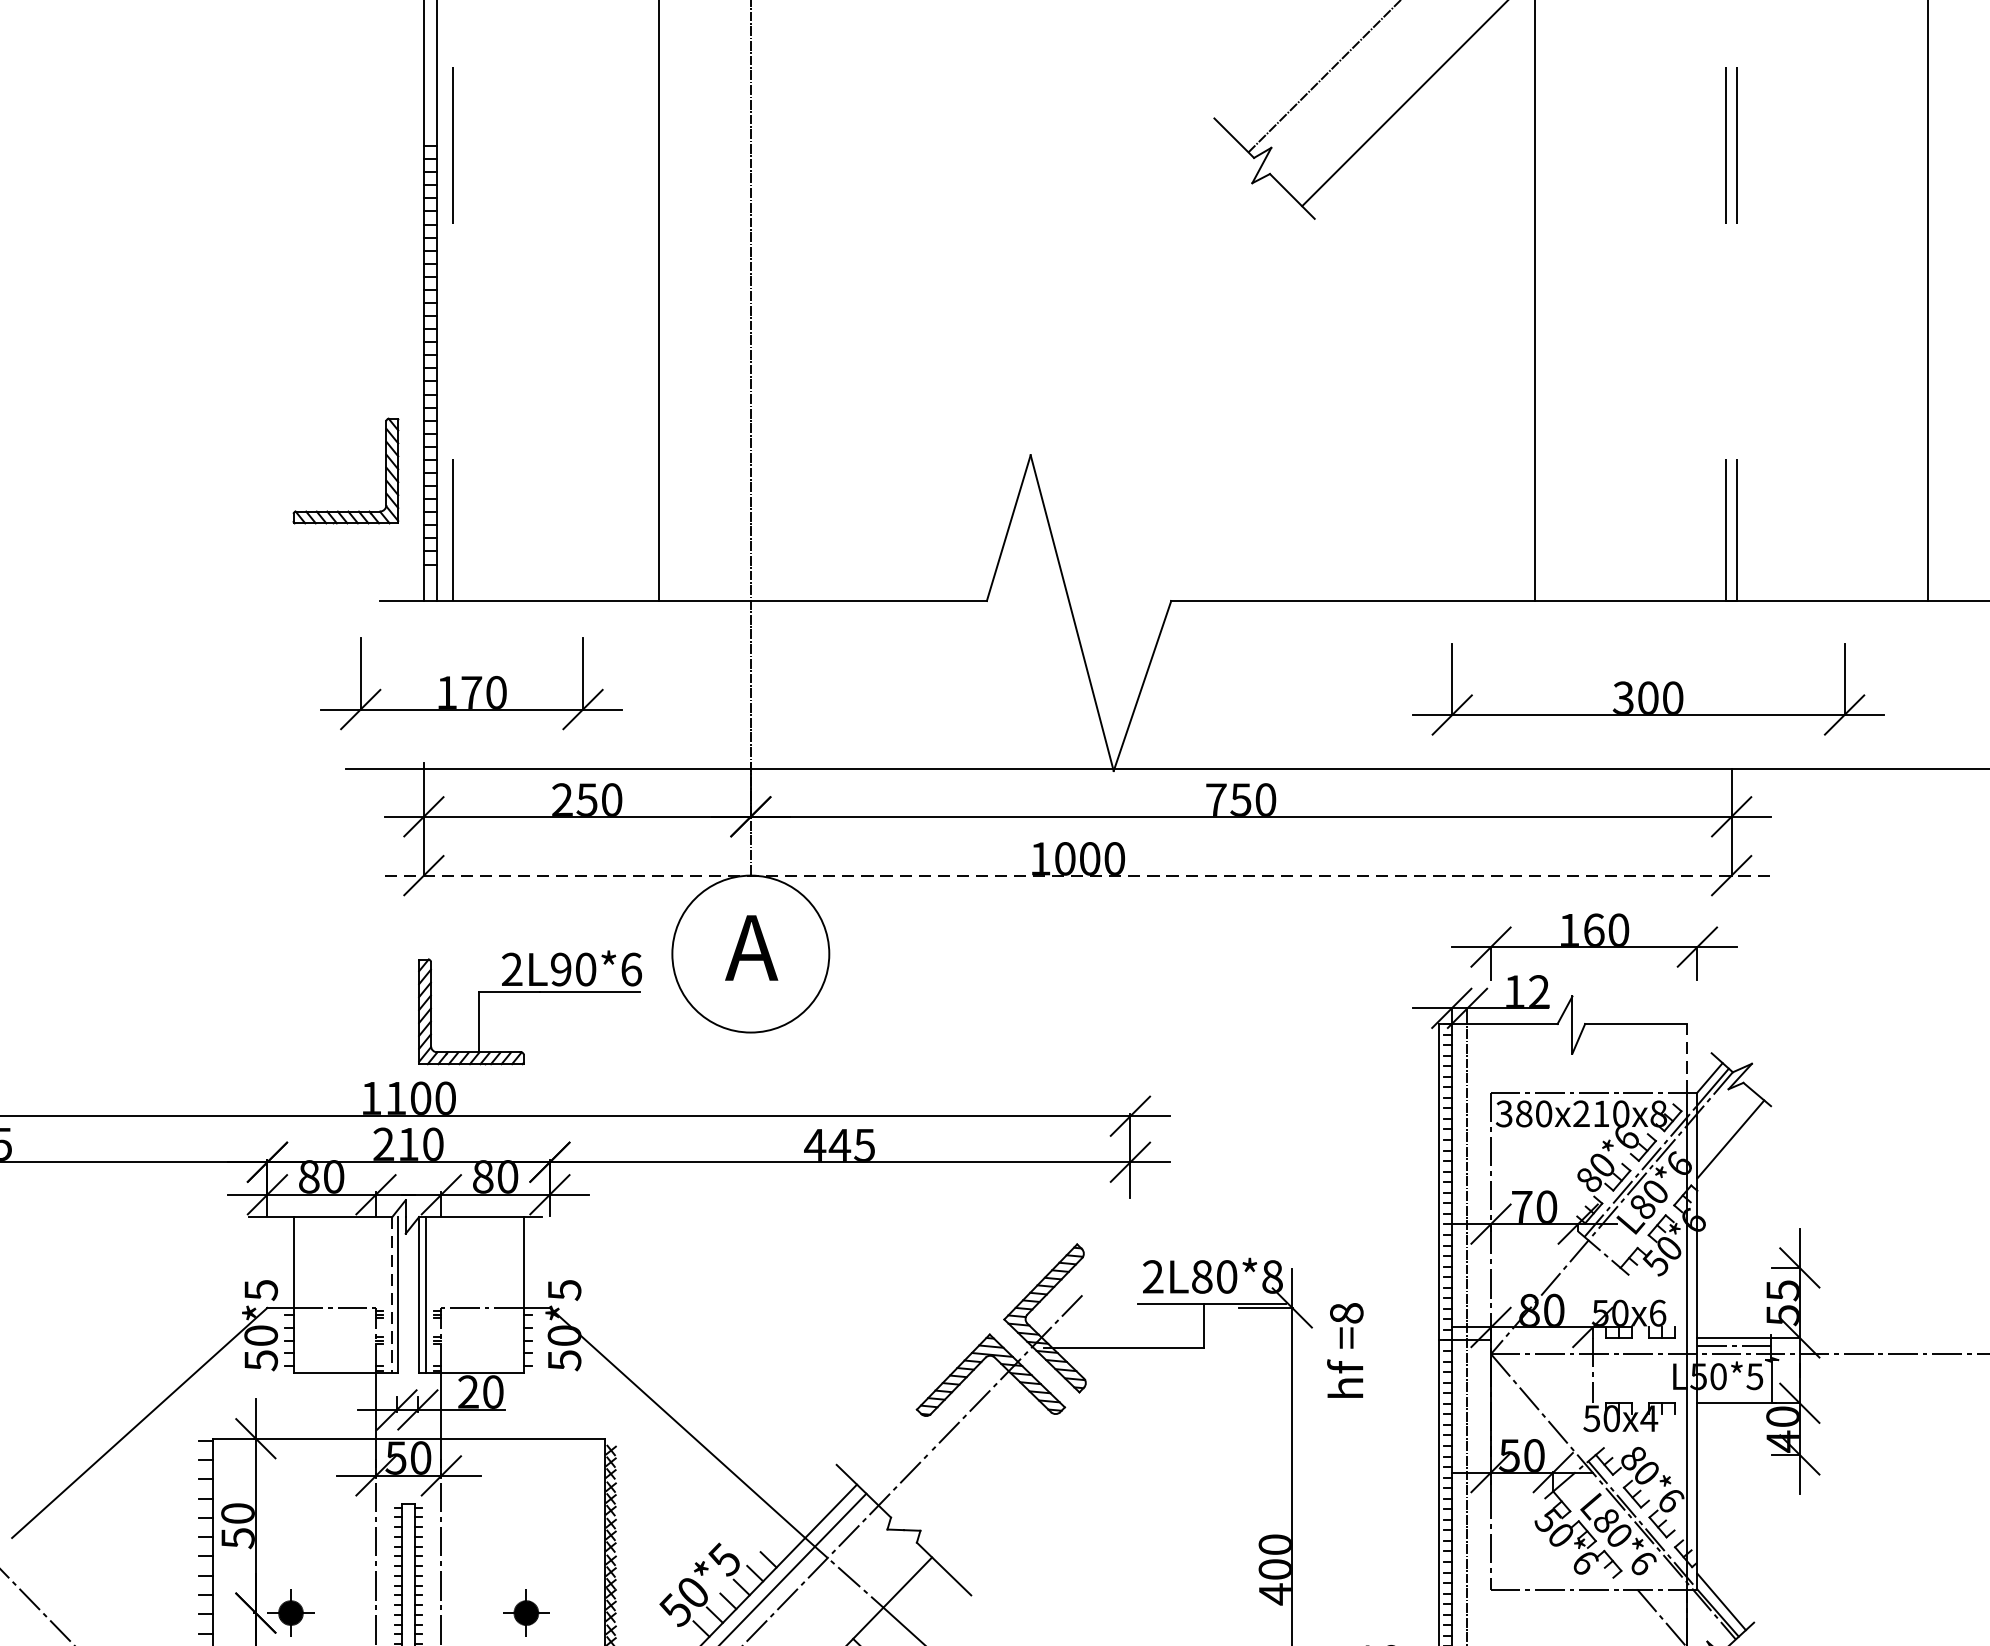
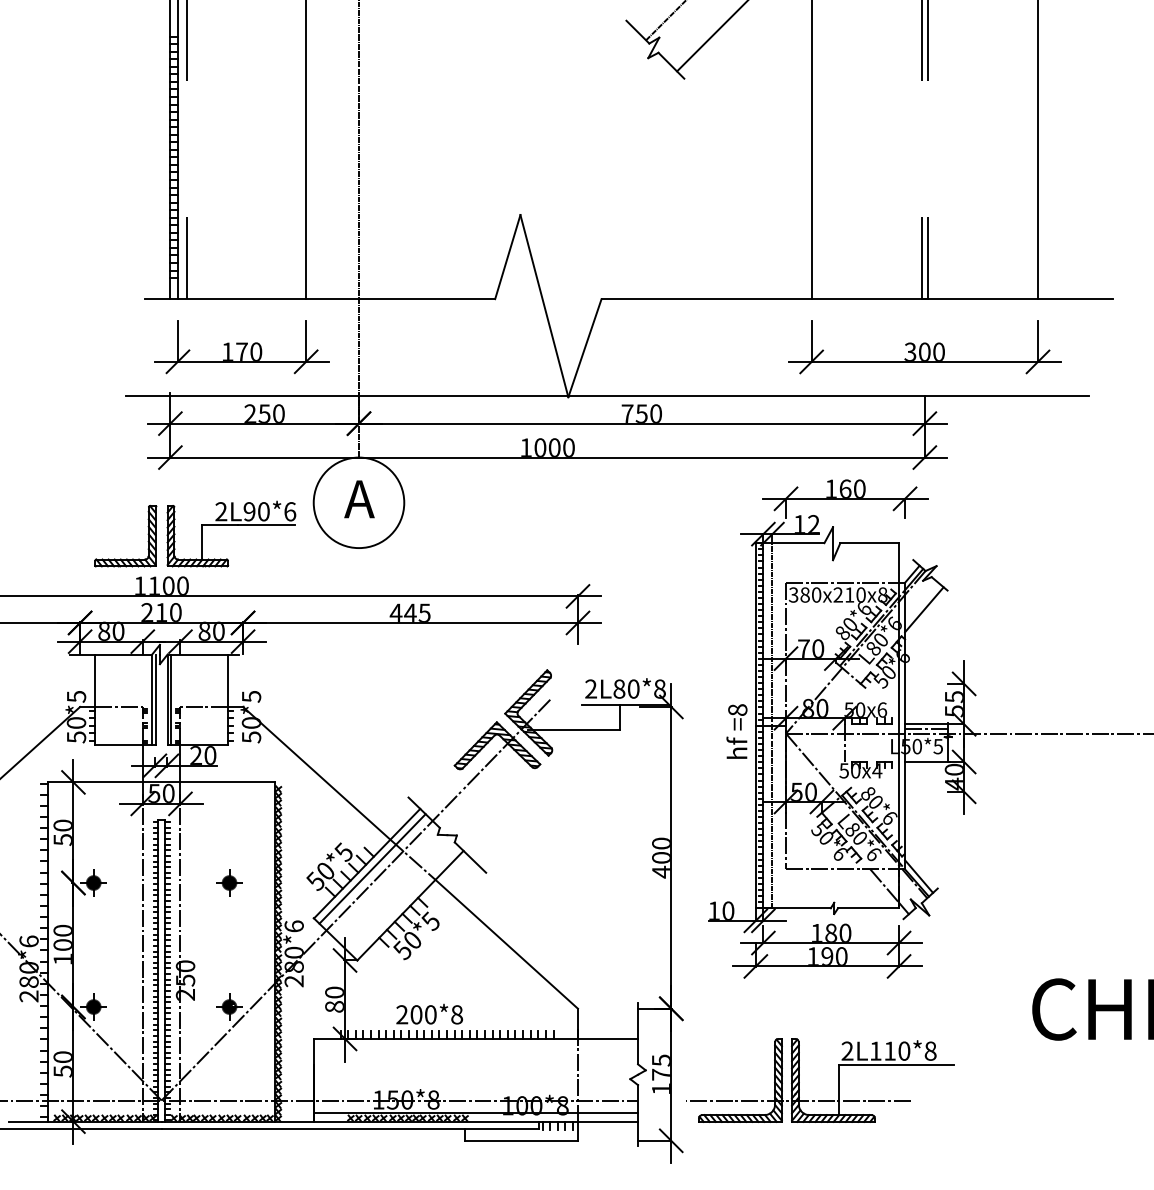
part: (347, 509) -> (126, 558), moved
part: (470, 684) -> (241, 347), moved
part: (1647, 690) -> (924, 347), moved
line: (1077, 875) -> (547, 457), dashed -> solid
line: (1687, 1057) -> (899, 562), dashed -> solid
line: (391, 1296) -> (151, 700), dashed -> solid
text: (1344, 1350) -> (736, 731), moved

